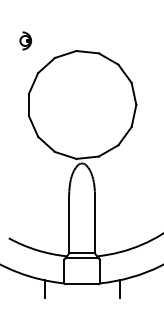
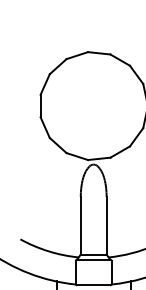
part: (25, 40) -> (37, 41), removed

